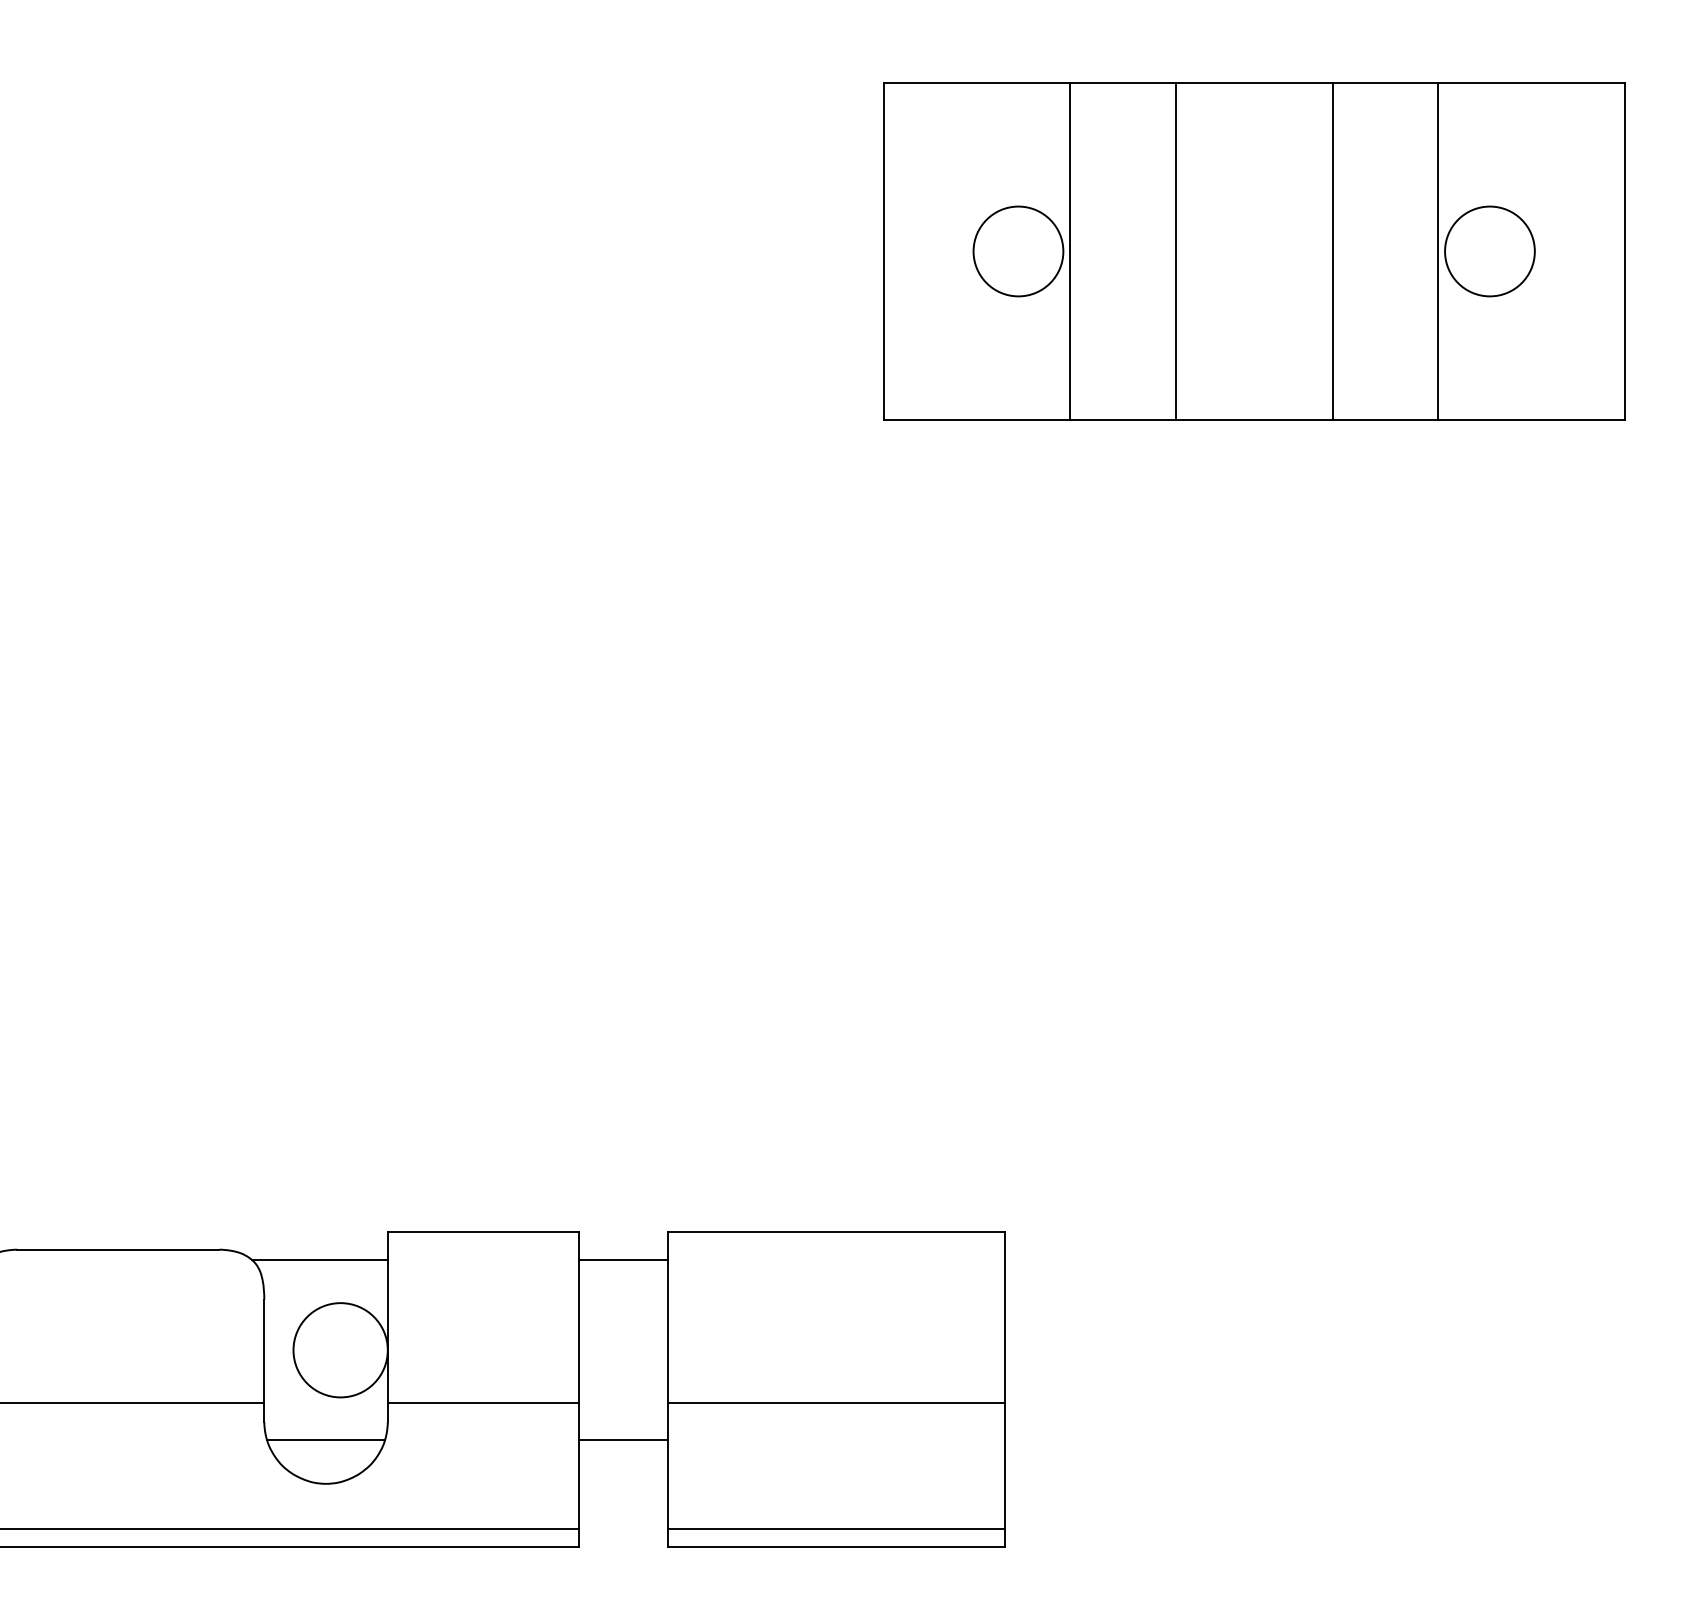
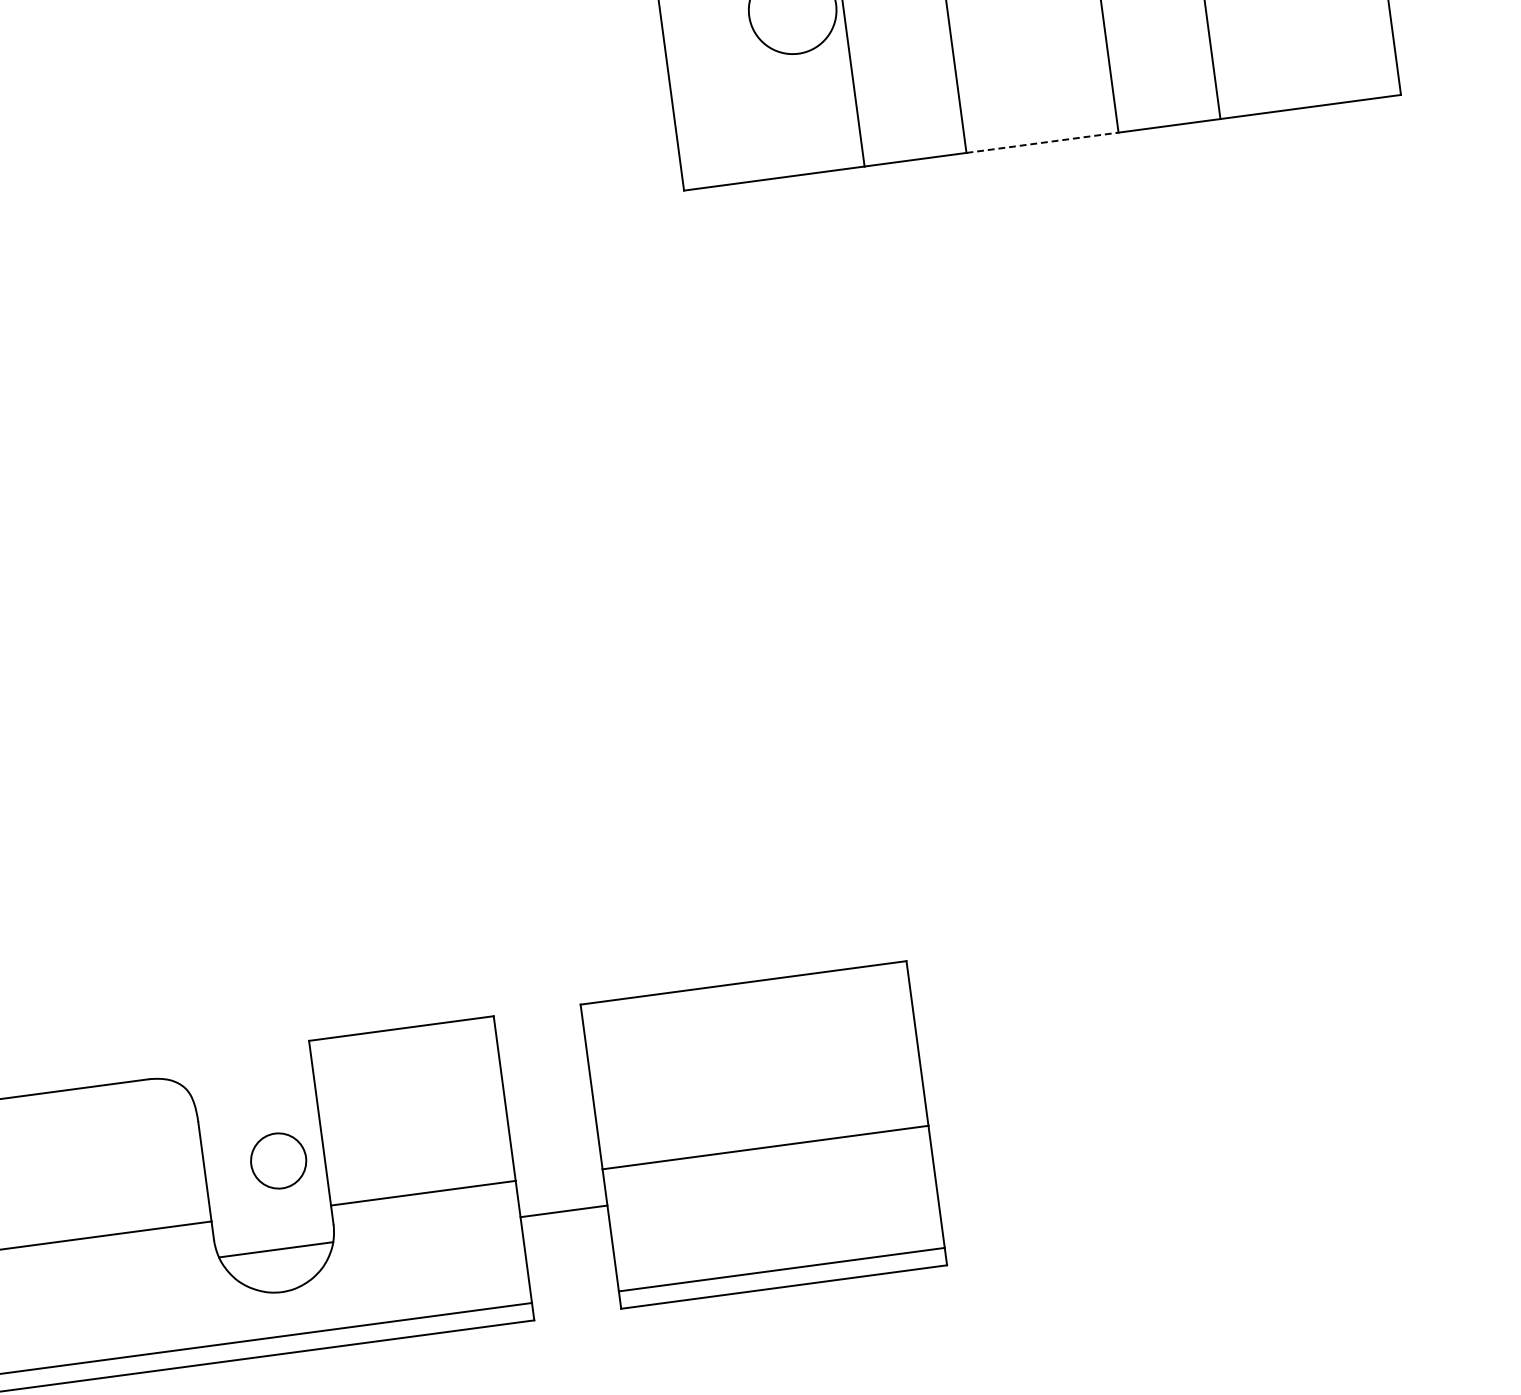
line: (1254, 419) -> (1042, 142), solid -> dashed
line: (319, 1260) -> (246, 1076), removed
line: (623, 1260) -> (540, 1037), removed
circle: (340, 1350) -> (278, 1161), size x0.6

